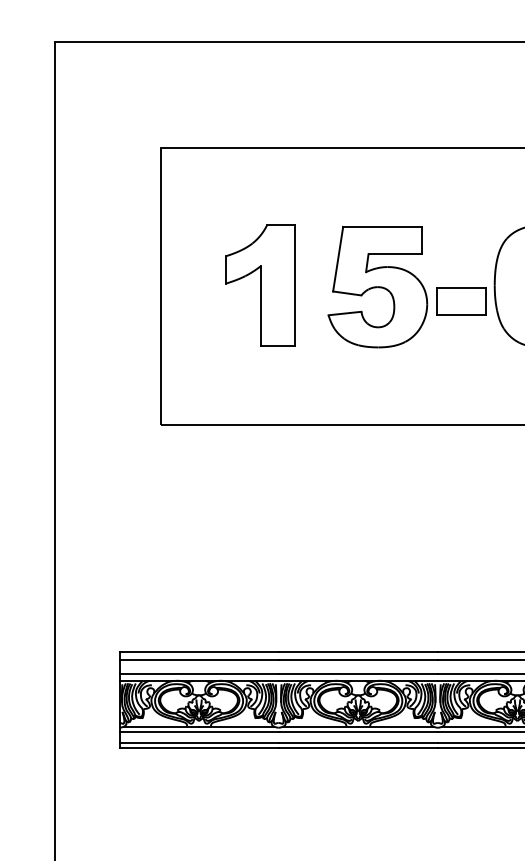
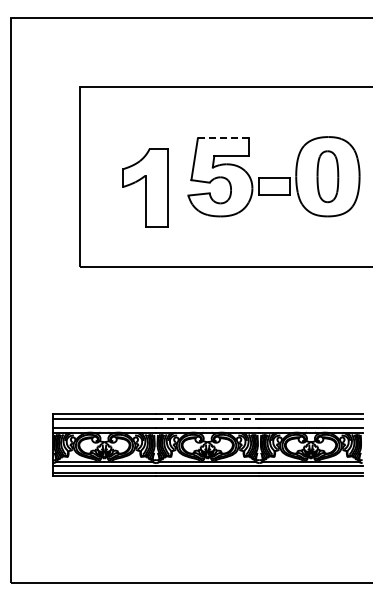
line: (382, 227) -> (223, 138), solid -> dashed
part: (260, 284) -> (145, 187), moved
line: (357, 660) -> (207, 419), solid -> dashed

